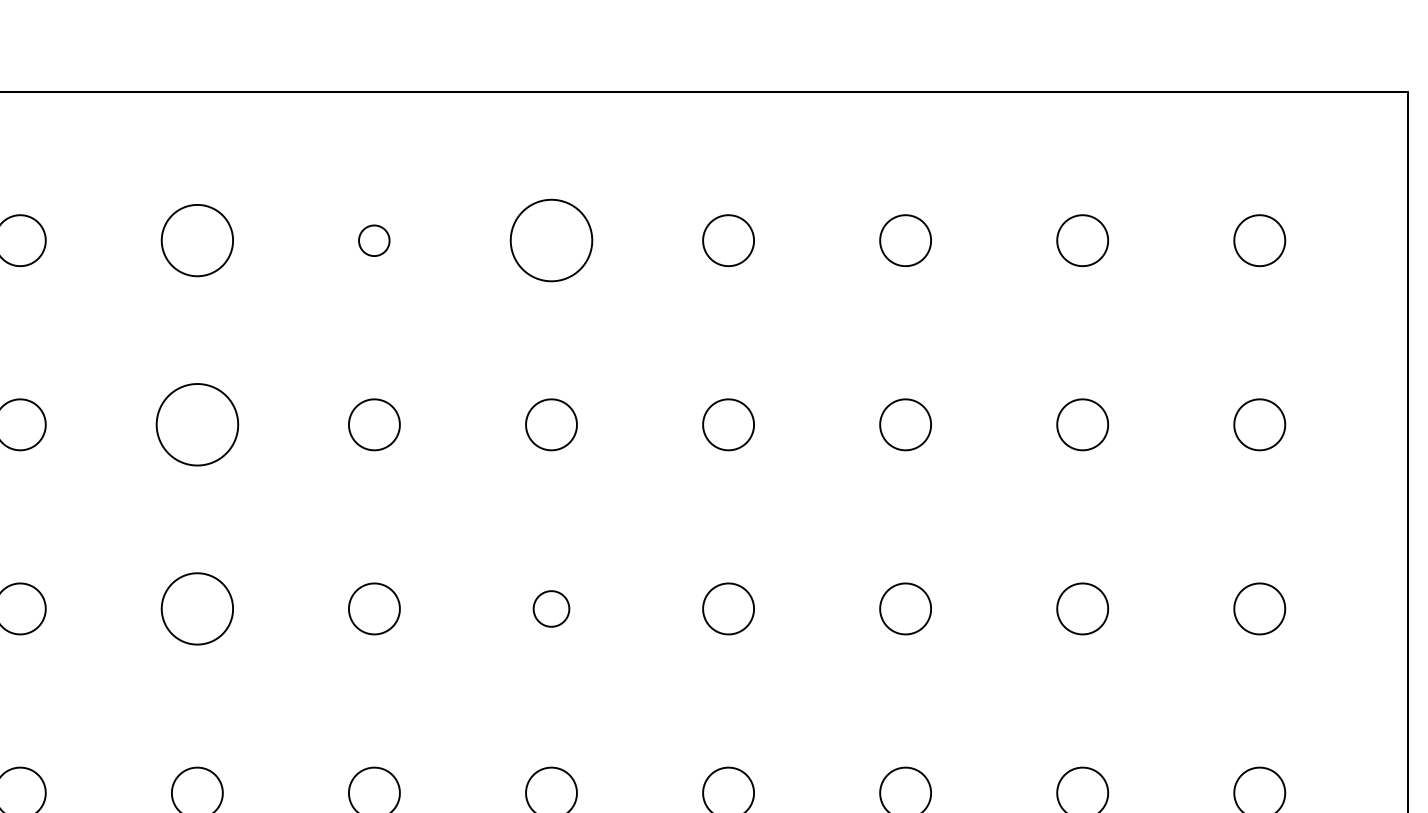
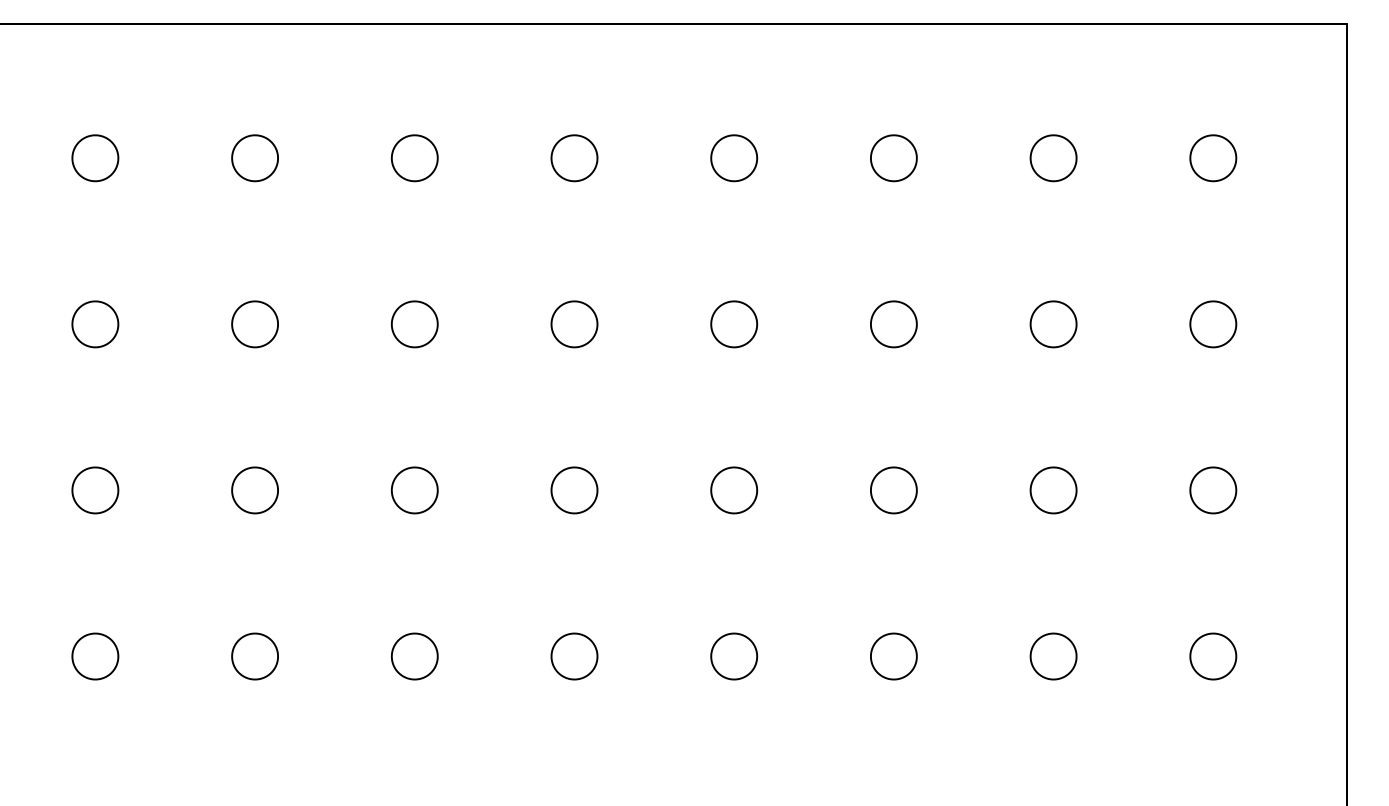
part: (196, 240) -> (254, 158), size x0.71
part: (374, 240) -> (414, 158), size x1.67
part: (551, 240) -> (574, 158), size x0.62
part: (196, 424) -> (254, 324), size x0.62
part: (196, 609) -> (254, 490), size x0.71
part: (551, 609) -> (574, 490), size x1.43

